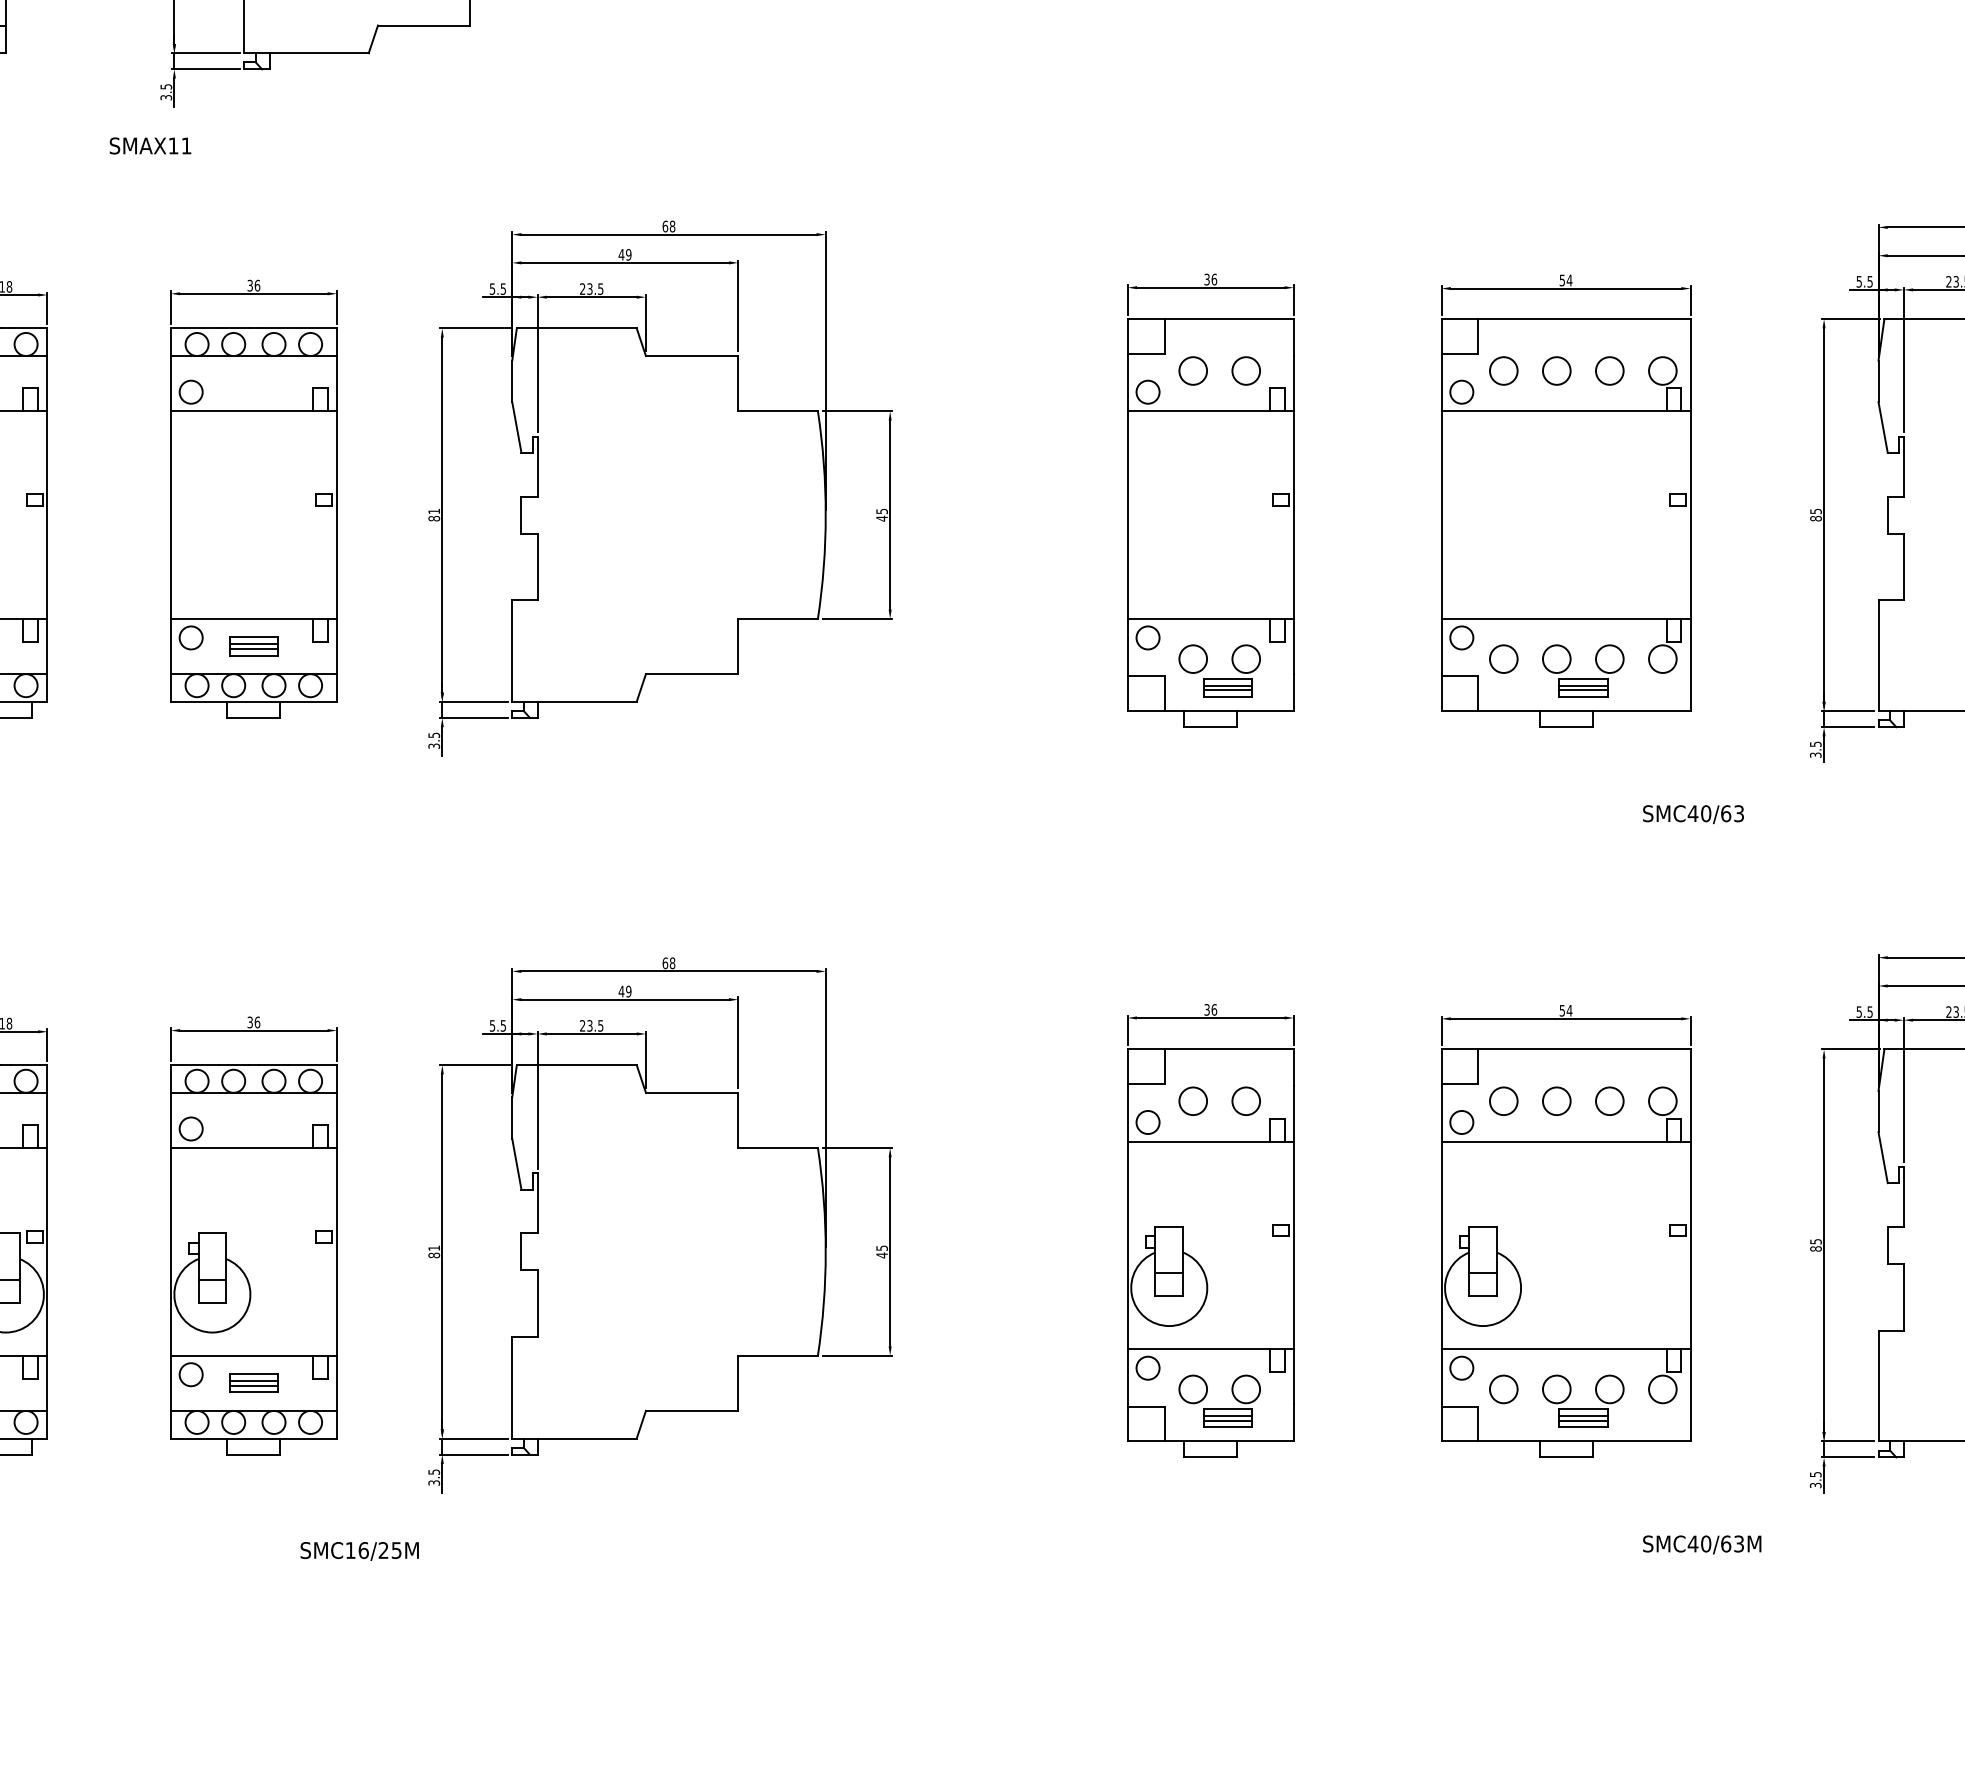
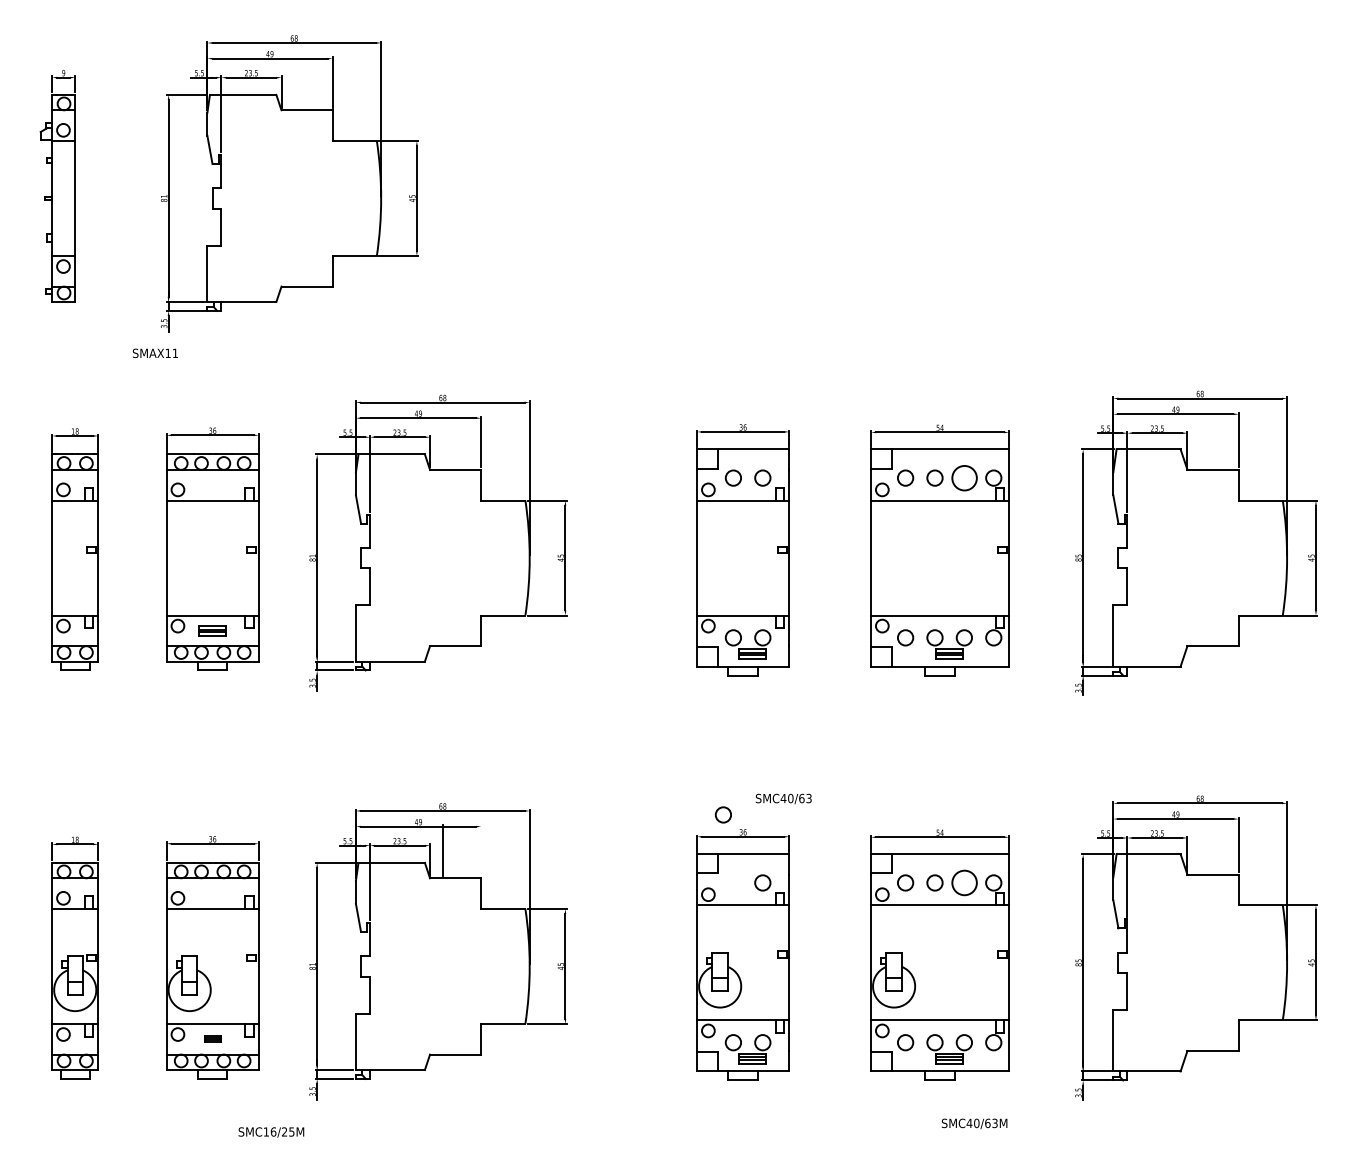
circle: (1608, 369) -> (963, 477), size x1.6
text: (1693, 813) -> (783, 798), moved
line: (738, 1042) -> (443, 850), moved
circle: (1191, 1100) -> (722, 814), moved
circle: (1608, 1100) -> (963, 882), size x1.6
part: (253, 1381) -> (212, 1038), size x0.6
text: (1702, 1544) -> (974, 1123), moved

